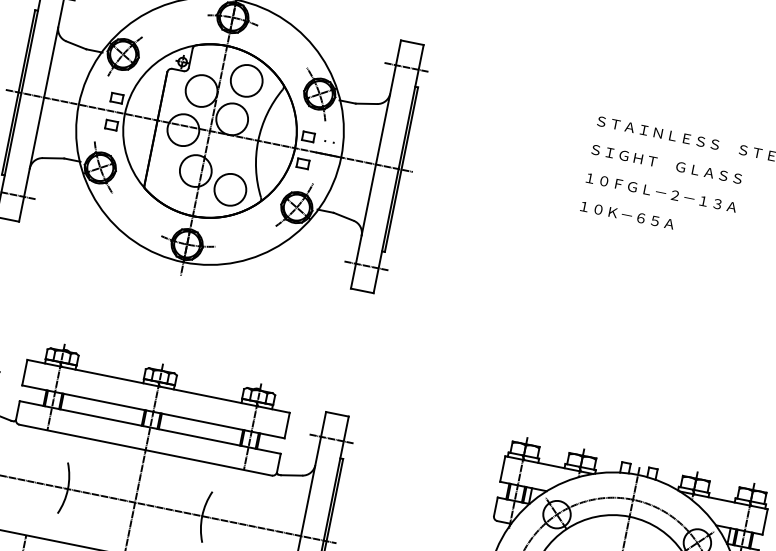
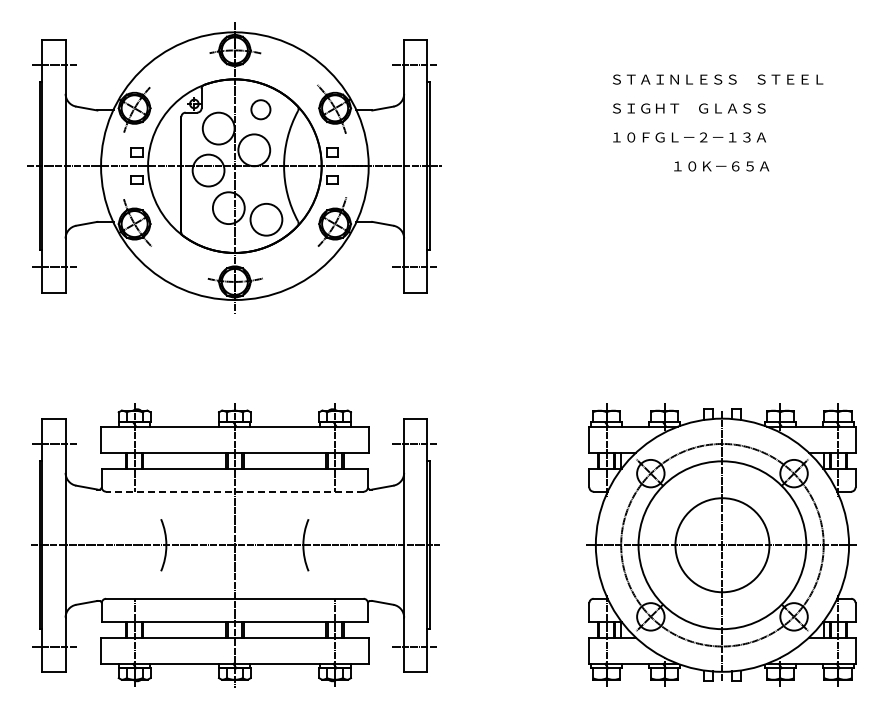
circle: (246, 80) -> (260, 109), size x0.6
text: (627, 215) -> (721, 166), moved
line: (145, 449) -> (234, 491), solid -> dashed

